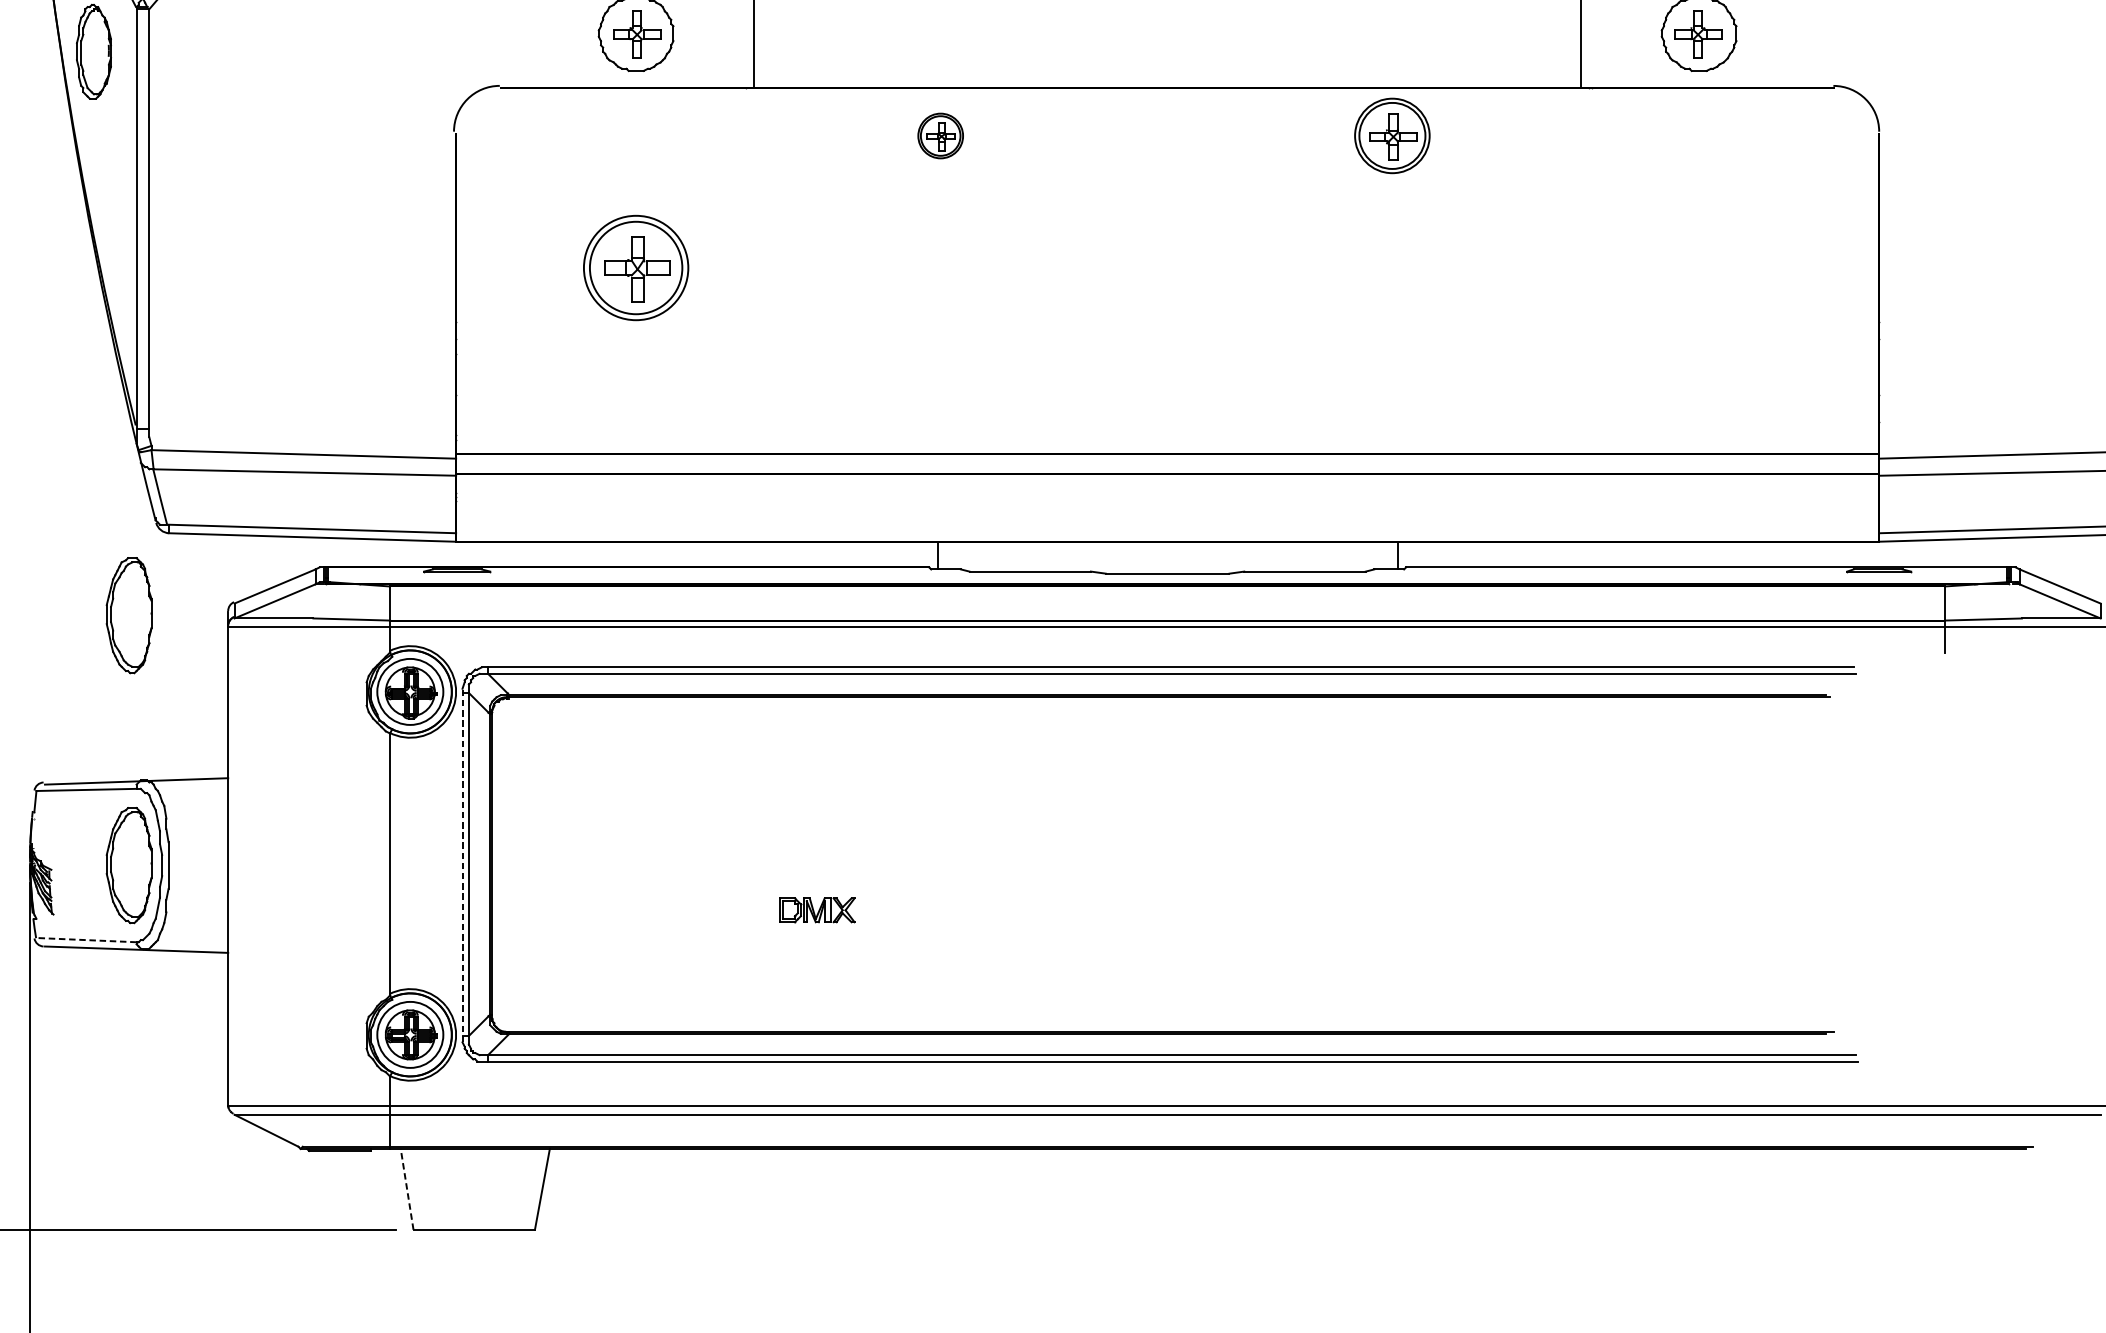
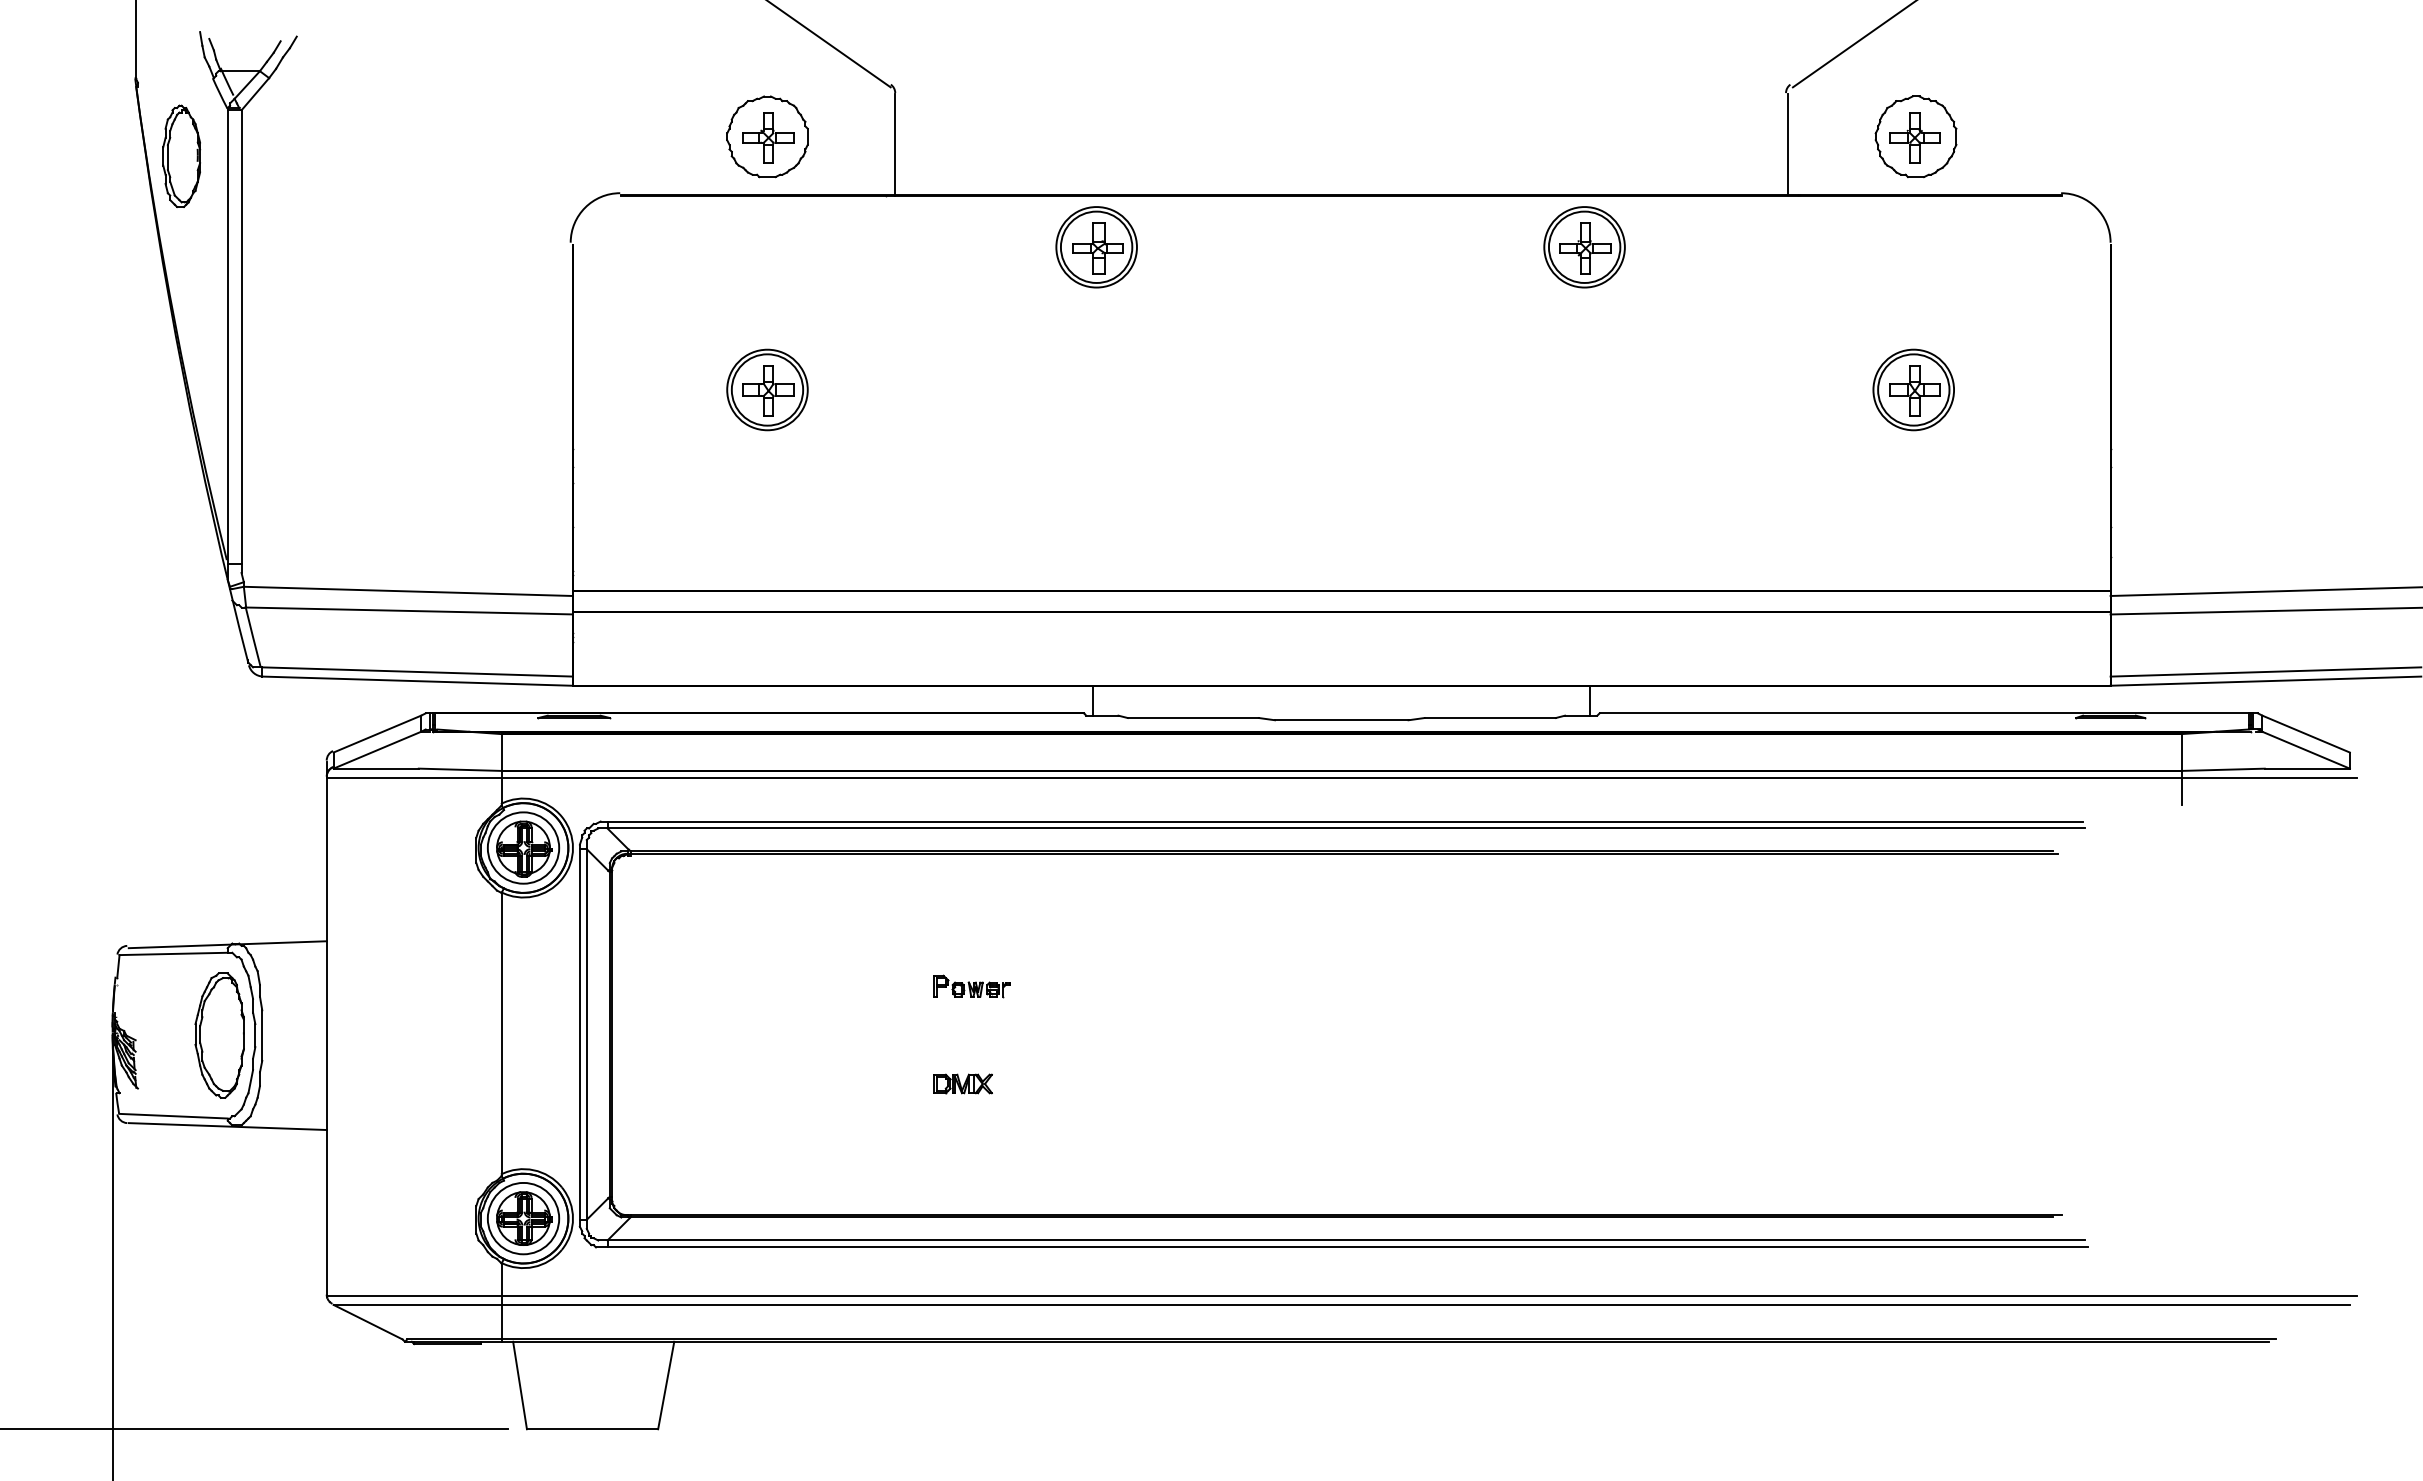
part: (940, 136) -> (1096, 247), size x1.67
part: (636, 267) -> (767, 389), size x0.71
part: (1696, 267) -> (1913, 389), added
part: (128, 615) -> (219, 765), removed
part: (824, 820) -> (971, 986), added
line: (462, 865) -> (579, 1035), dashed -> solid
part: (816, 909) -> (962, 1083), size x0.71
line: (86, 940) -> (173, 1116), dashed -> solid
line: (406, 1189) -> (519, 1385), dashed -> solid

